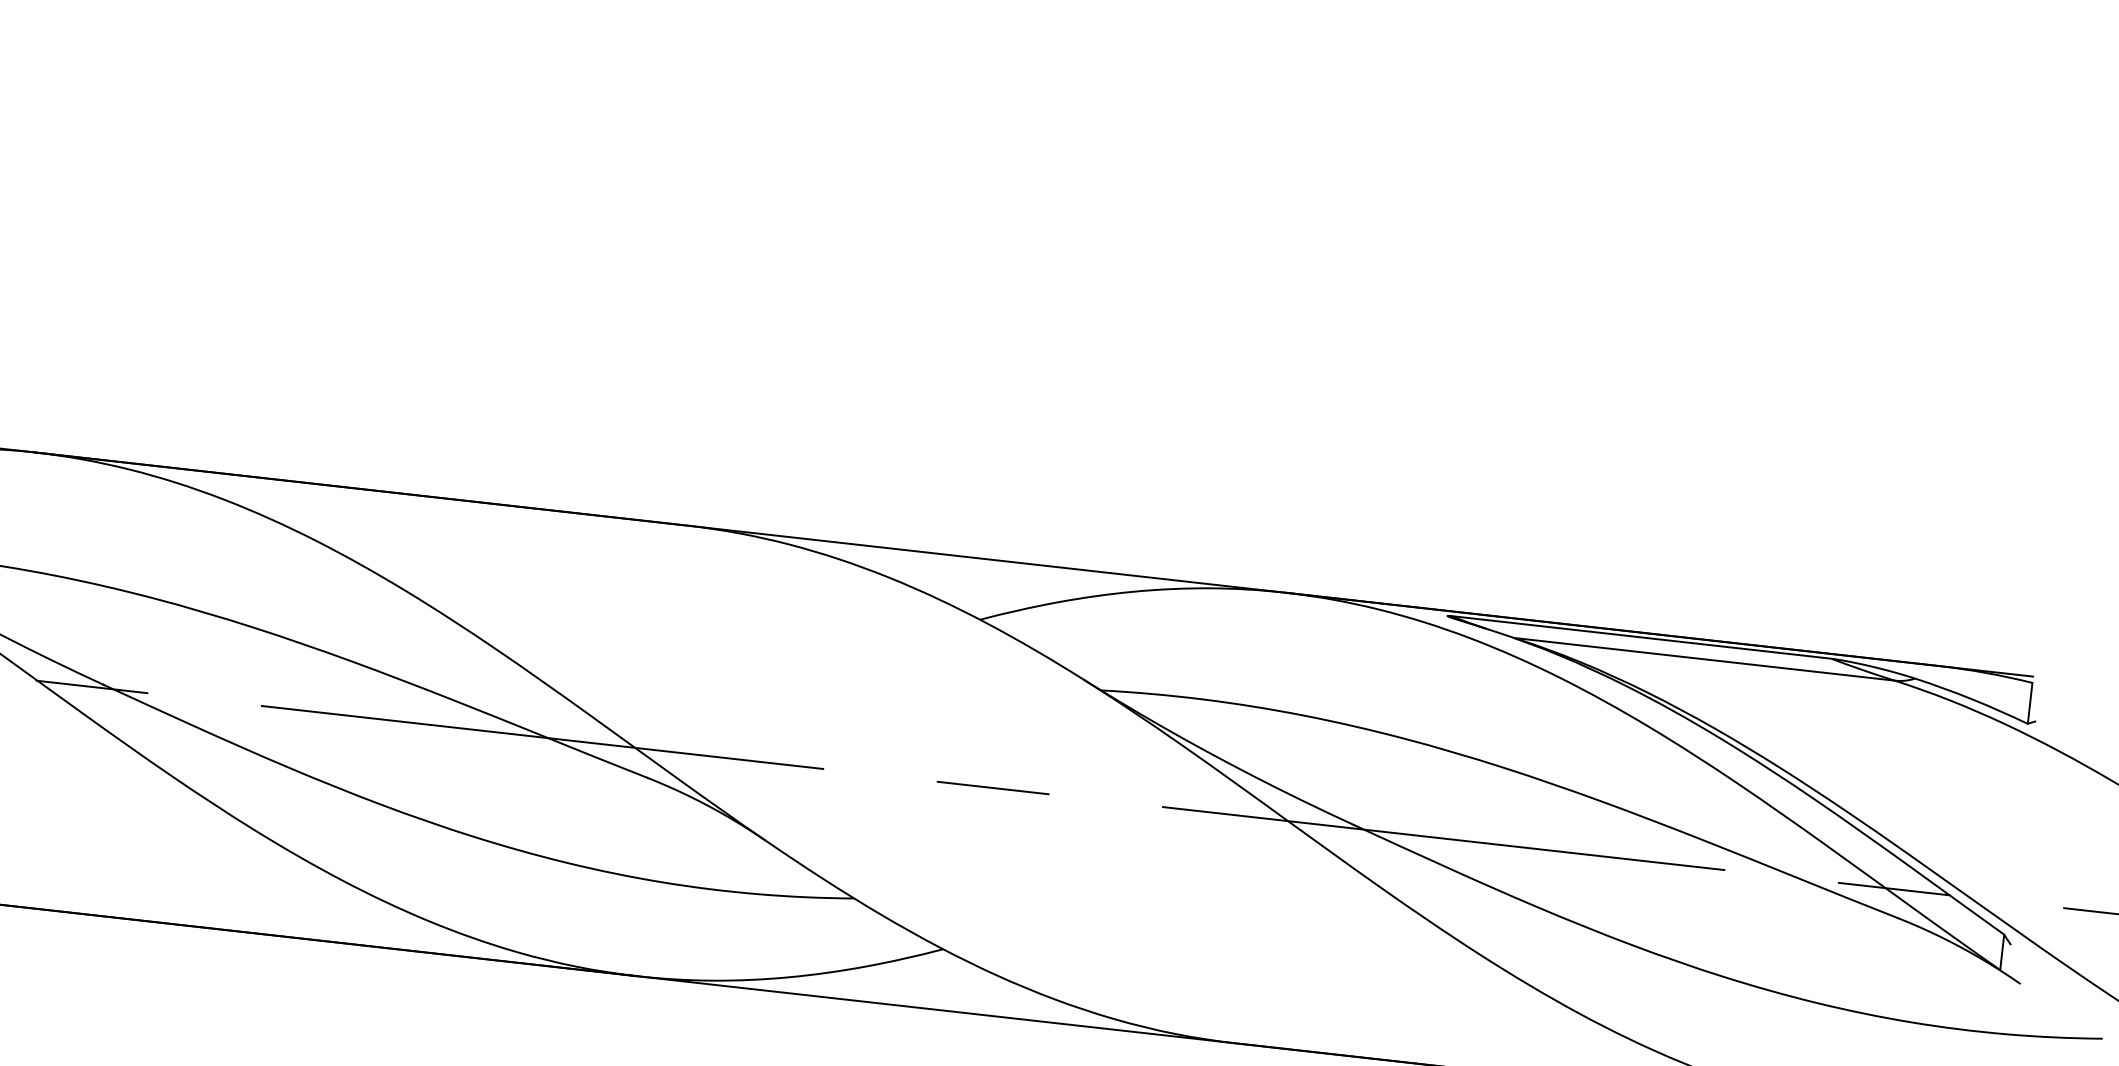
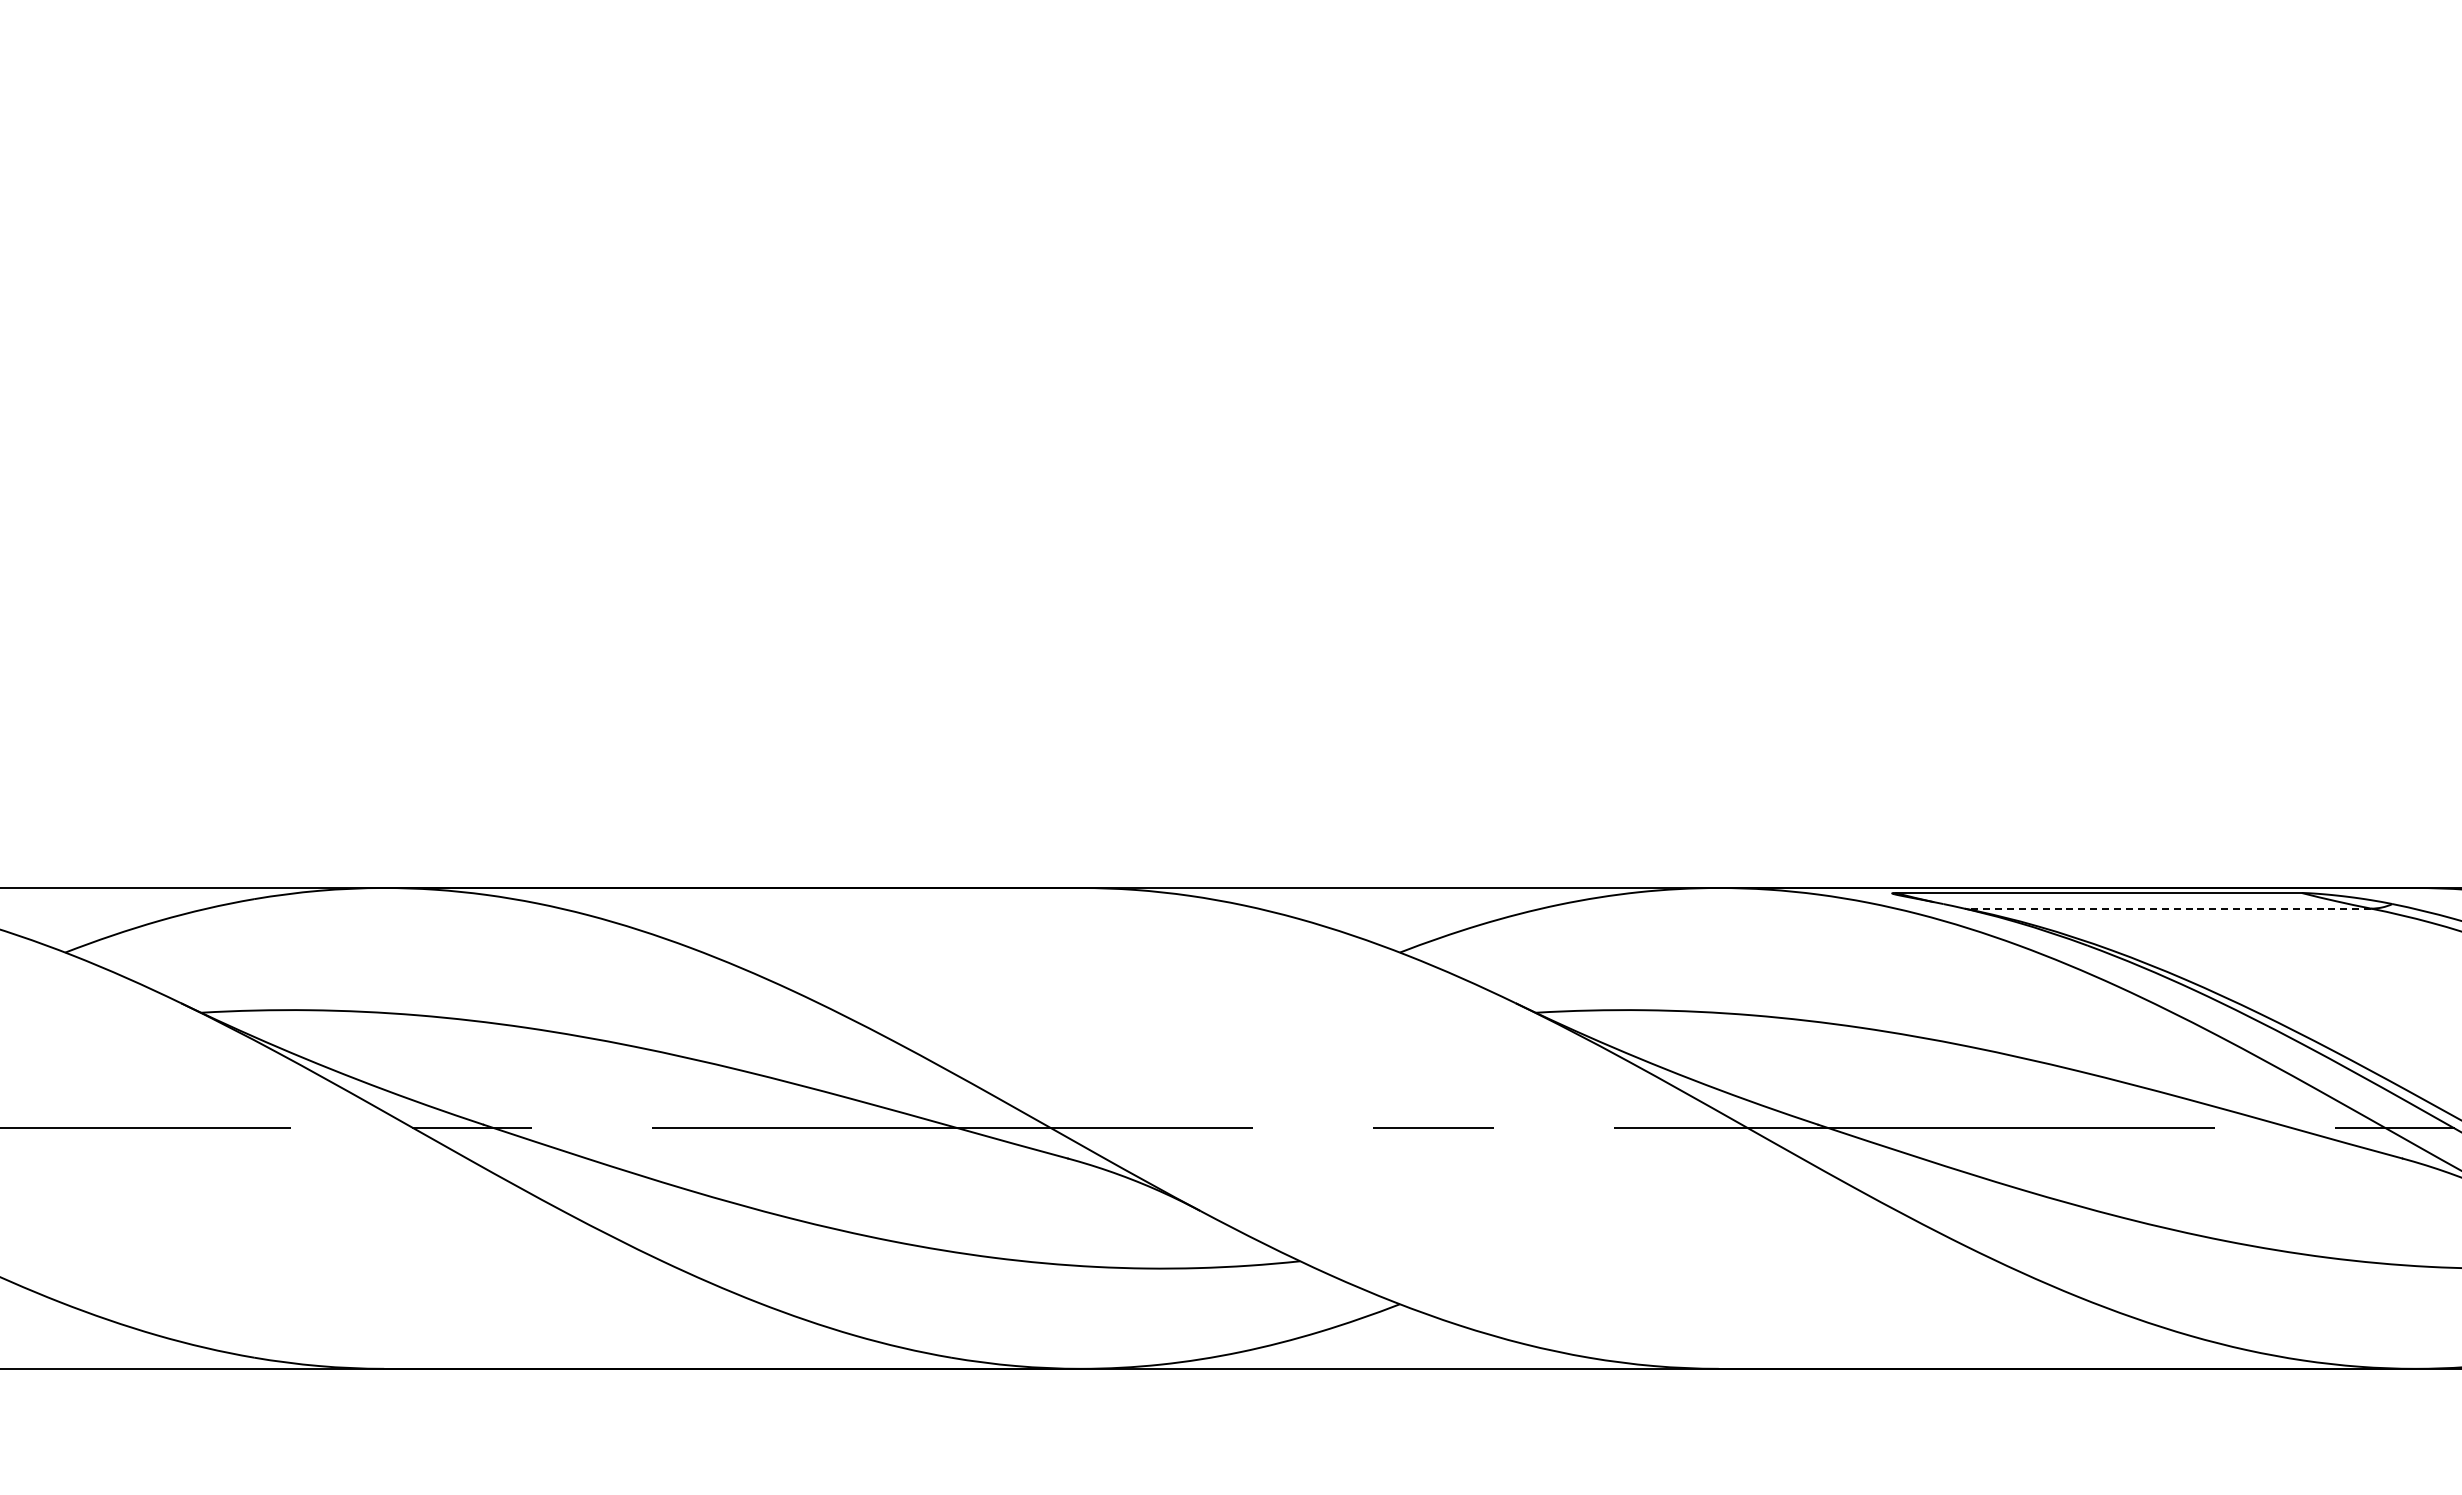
line: (1703, 659) -> (2167, 908), solid -> dashed

